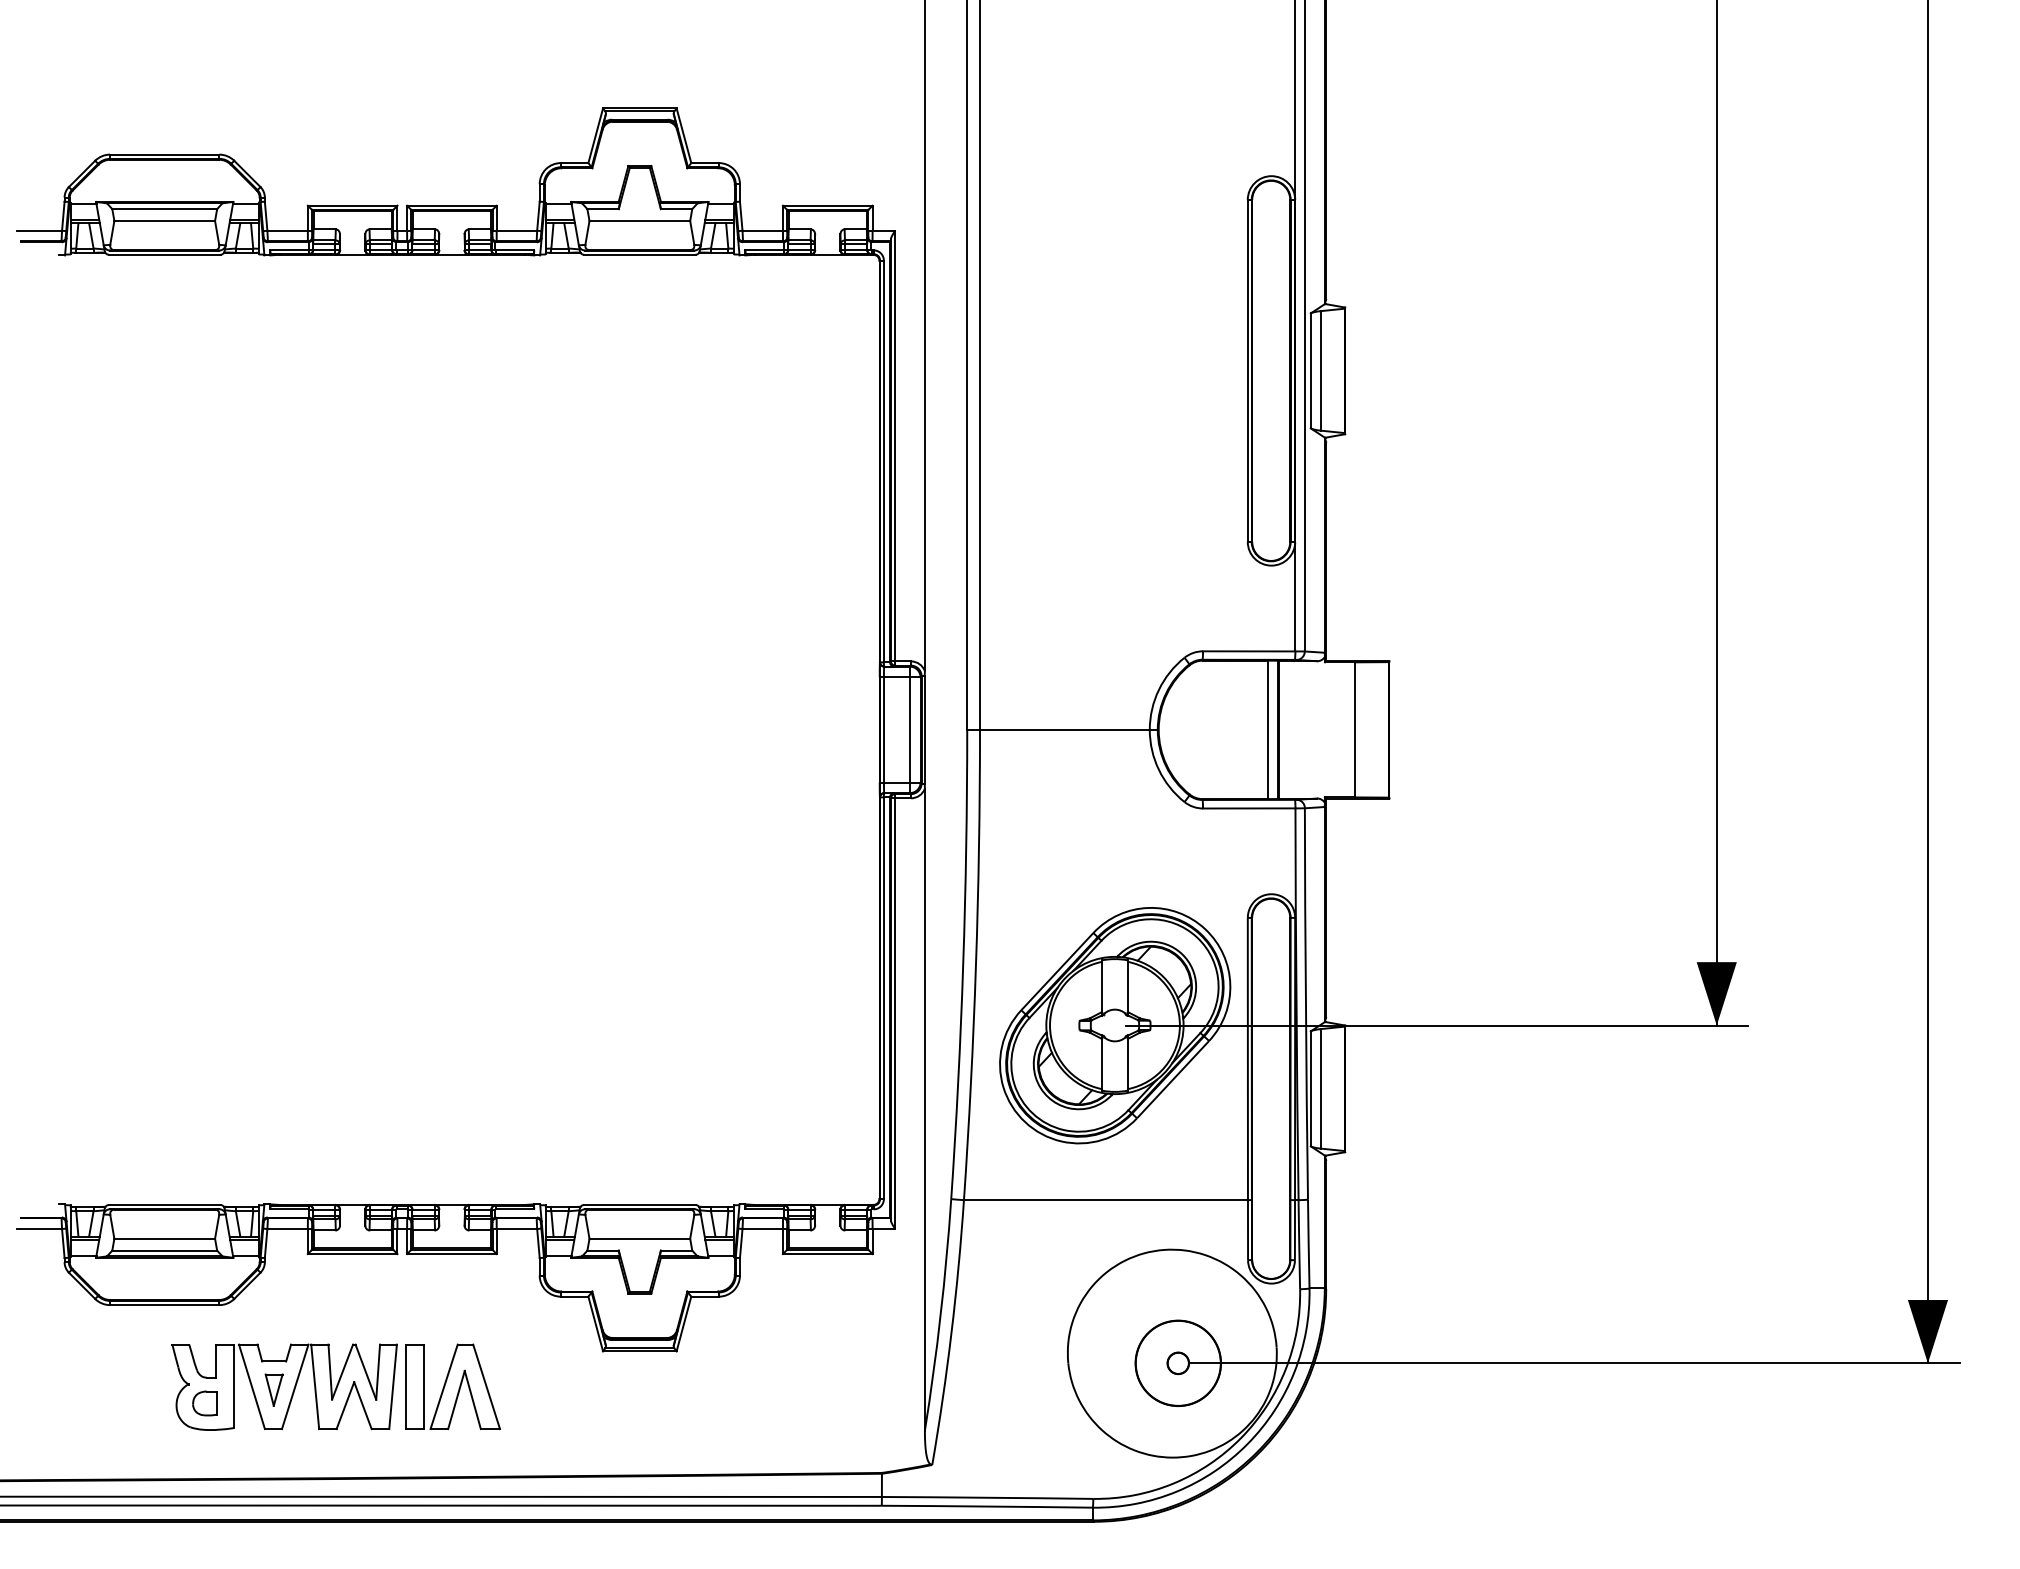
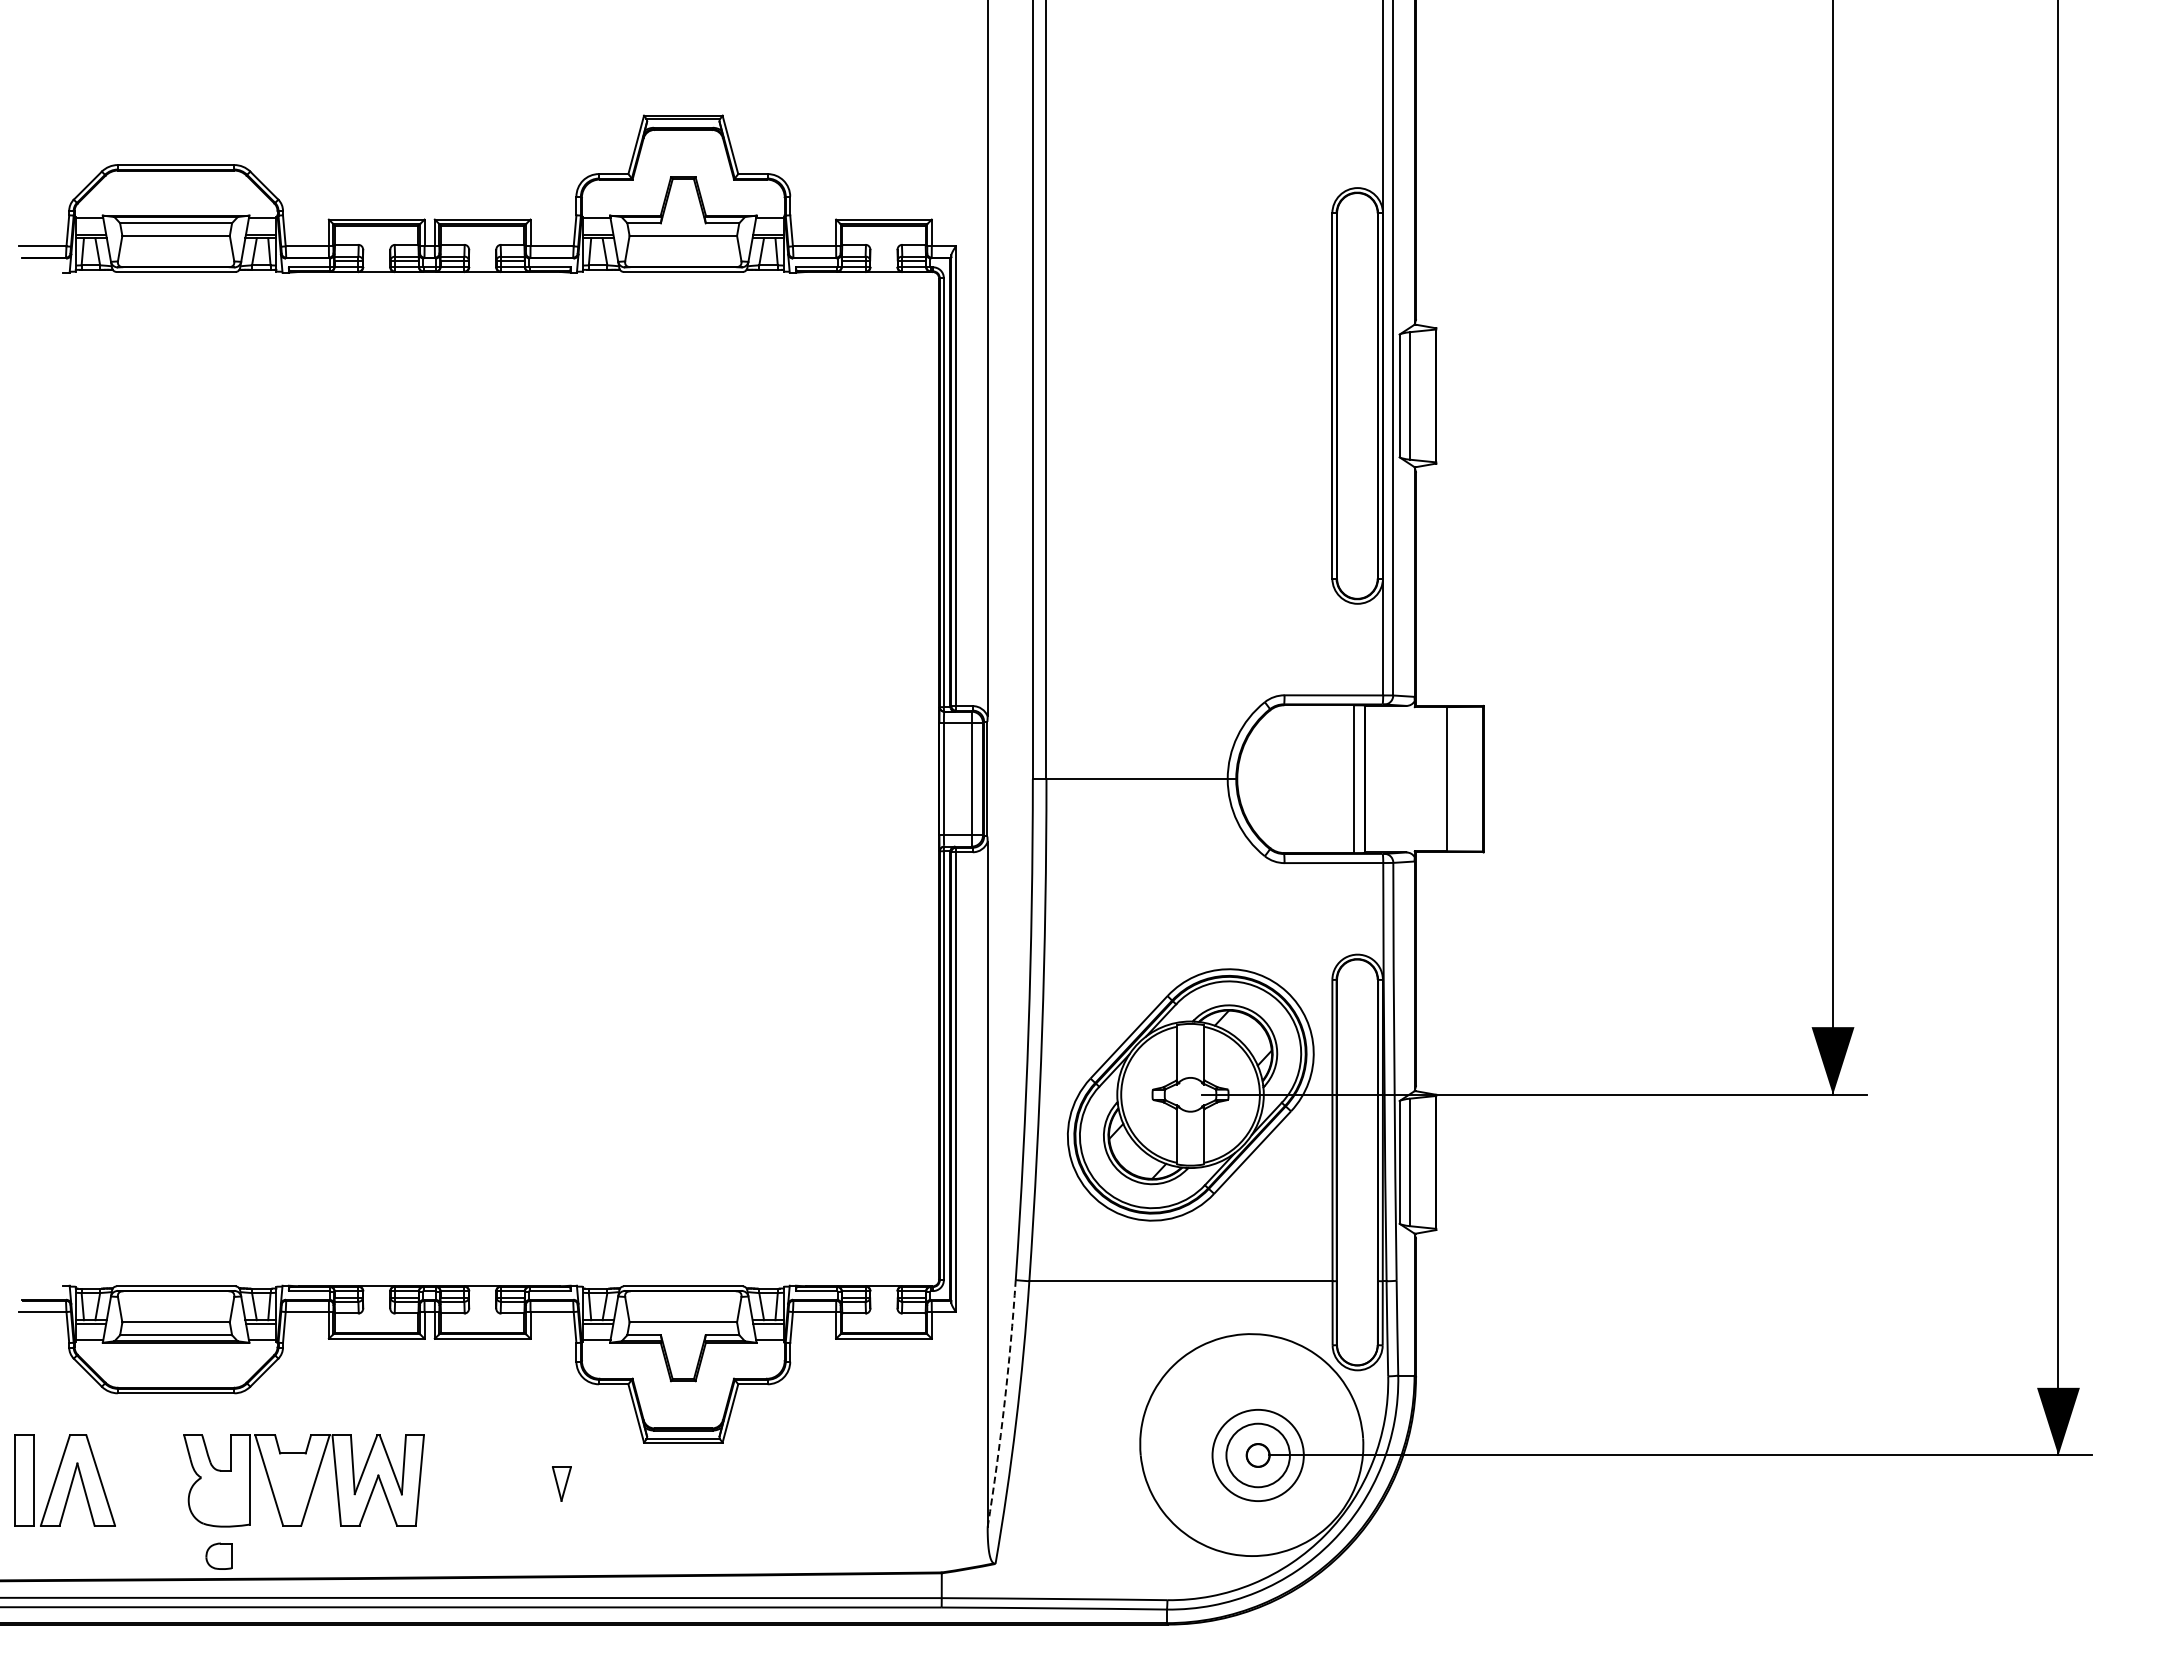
arc: (940, 1314) -> (1004, 1403), solid -> dashed
circle: (1177, 1363) -> (1257, 1455), size x0.7
part: (452, 1386) -> (64, 1480), moved
part: (273, 1389) -> (561, 1483), moved
part: (204, 1402) -> (218, 1555), moved

